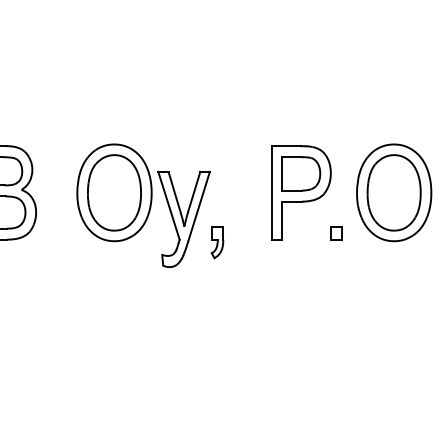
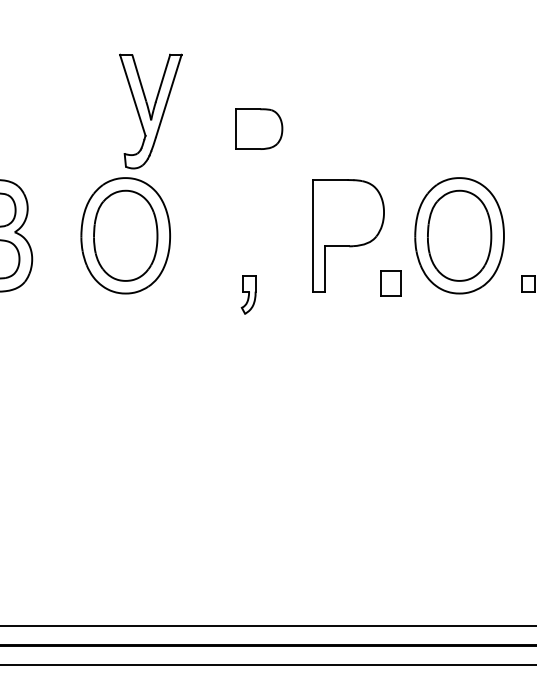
part: (301, 173) -> (259, 128), moved
part: (183, 219) -> (150, 111), moved
part: (337, 232) -> (391, 283), size x1.6

